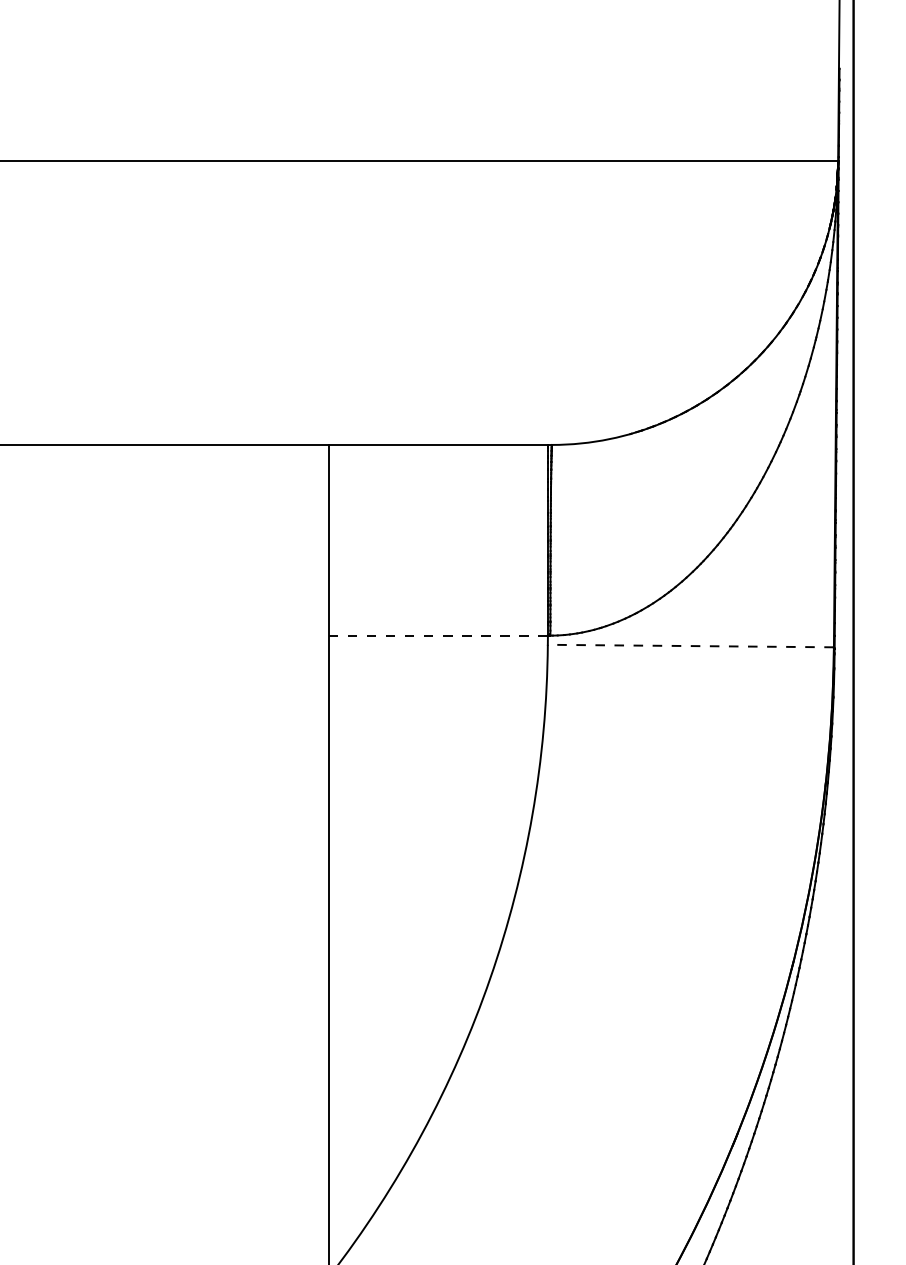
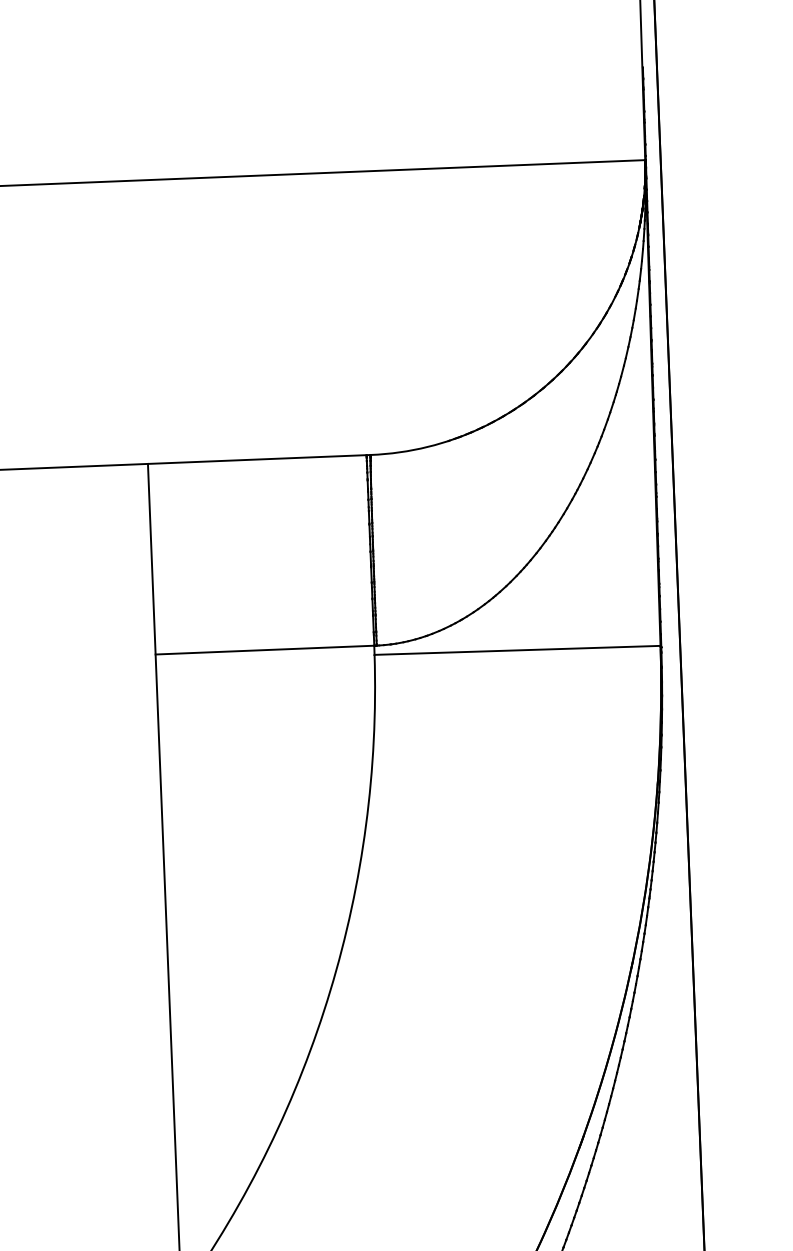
line: (438, 635) -> (264, 649), dashed -> solid
line: (690, 646) -> (517, 650), dashed -> solid

